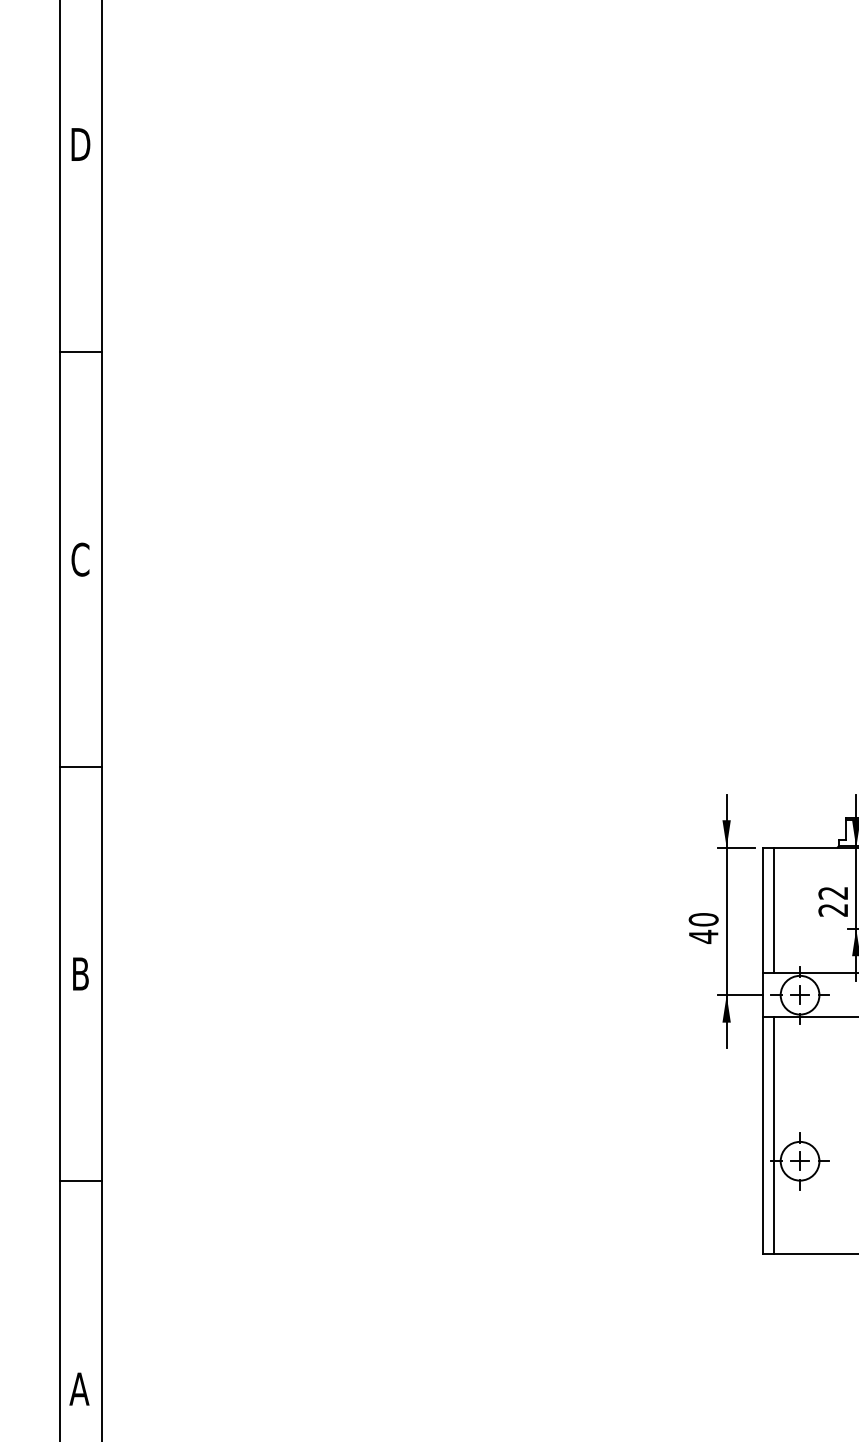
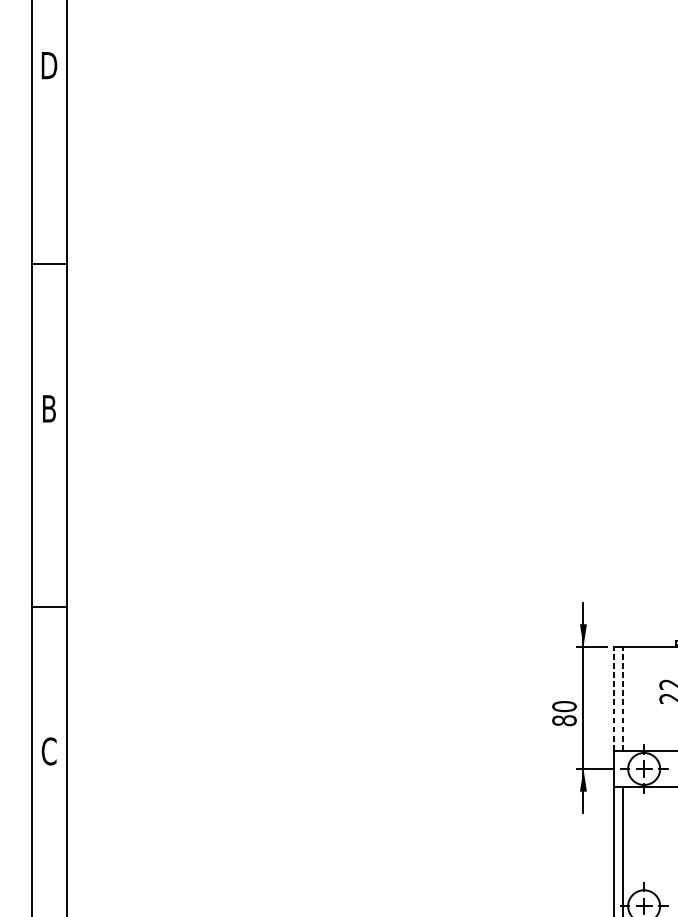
line: (80, 352) -> (49, 263), moved
text: (80, 559) -> (49, 408), C -> B
line: (80, 766) -> (49, 606), moved
line: (763, 910) -> (613, 698), solid -> dashed
line: (774, 910) -> (623, 698), solid -> dashed
text: (703, 936) -> (564, 720), 40 -> 80
text: (80, 974) -> (49, 751), B -> C

